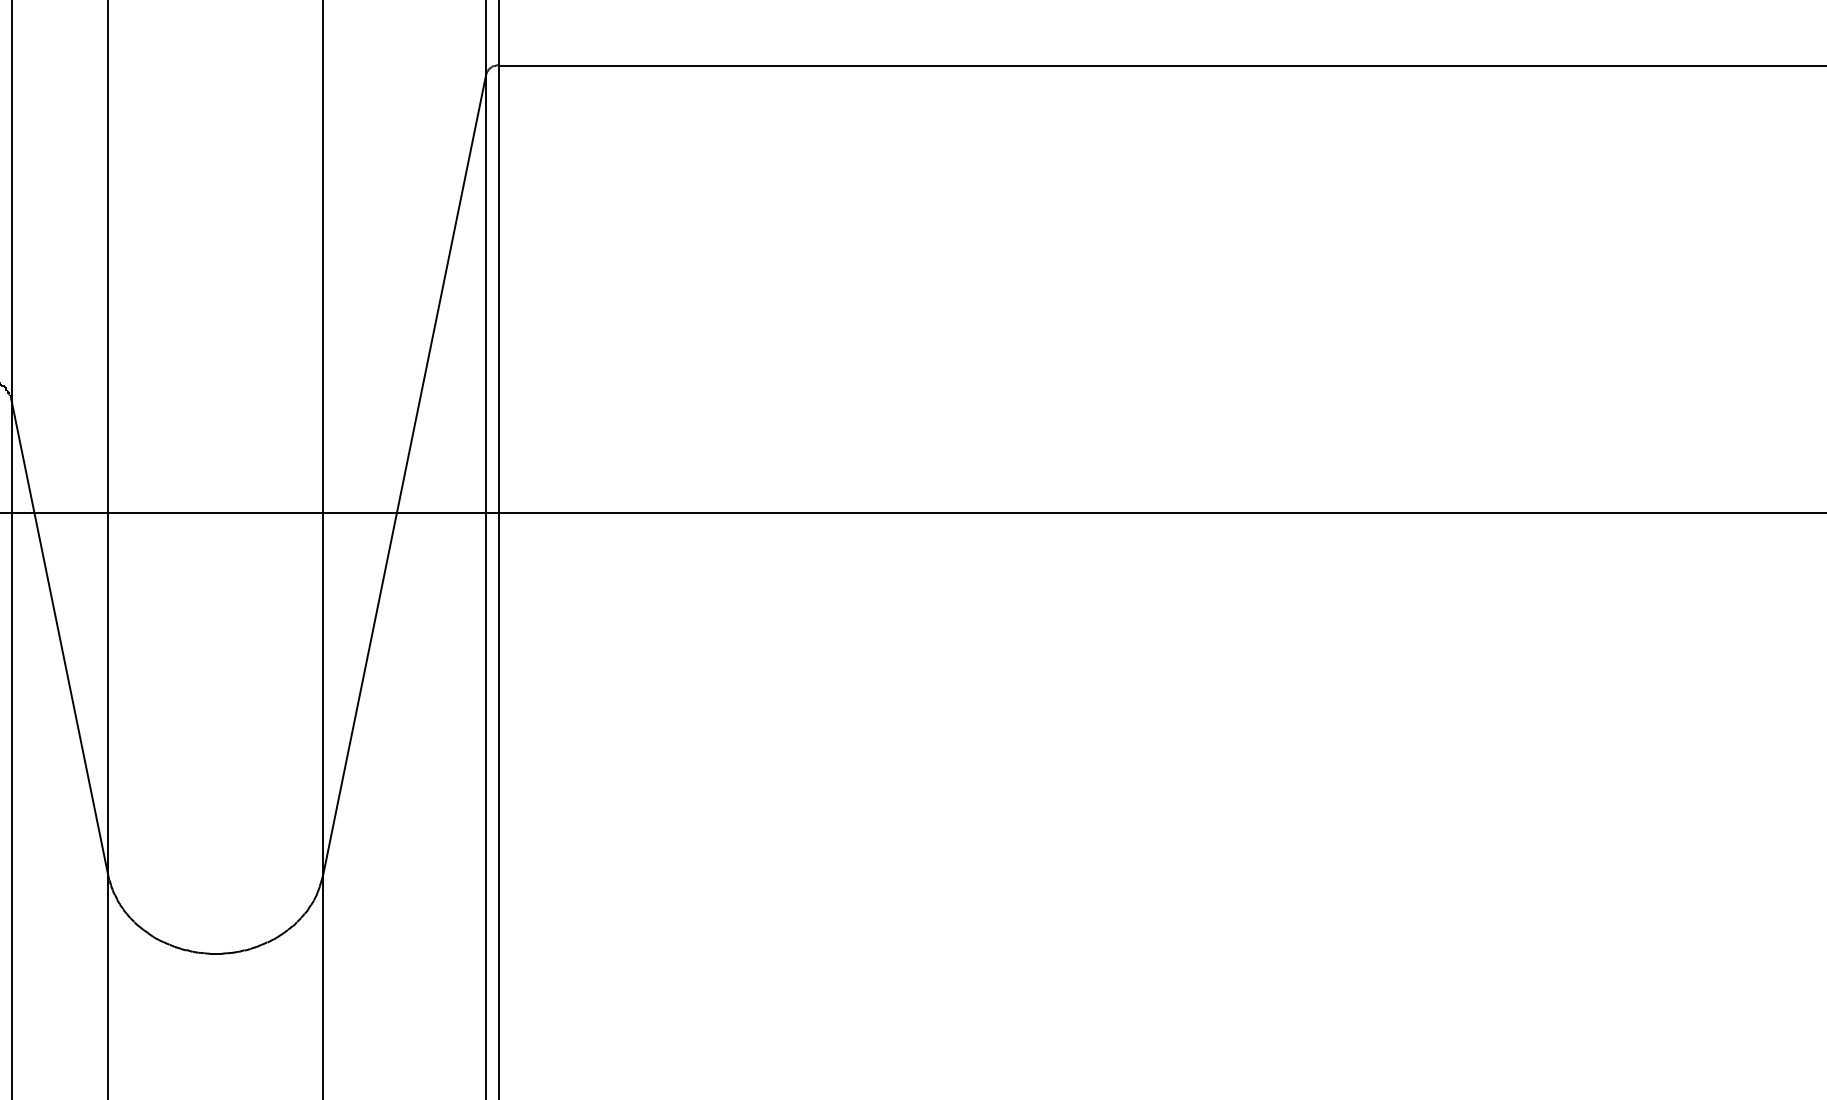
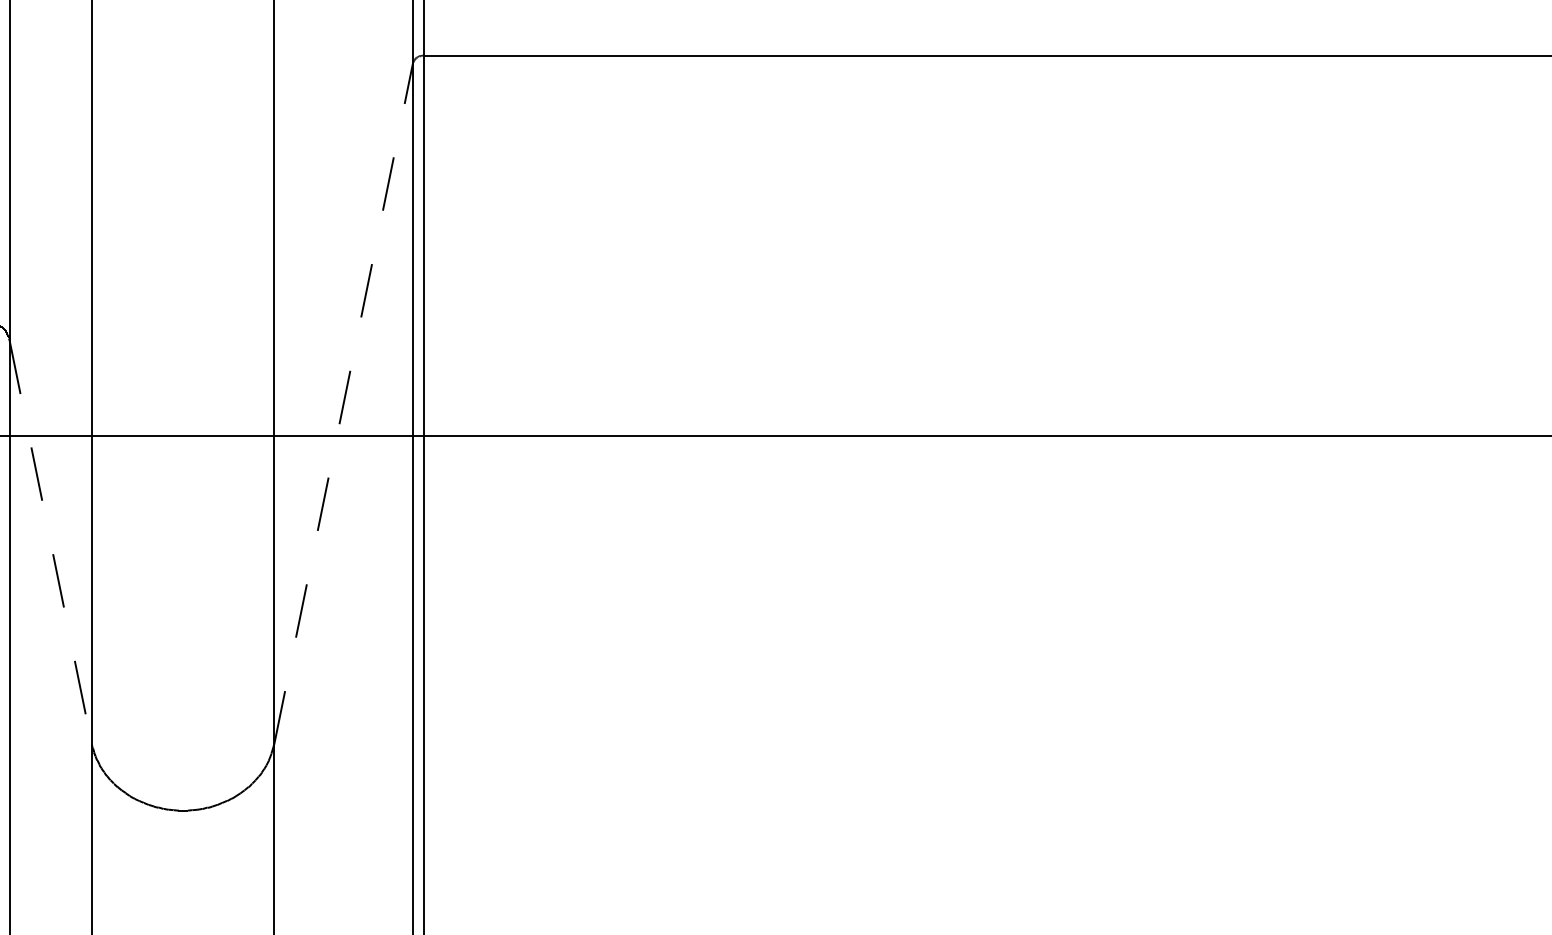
line: (404, 475) -> (343, 404), solid -> dashed
line: (60, 638) -> (51, 542), solid -> dashed

